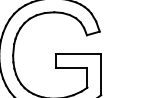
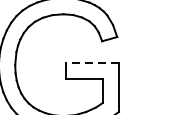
line: (78, 53) -> (92, 62), solid -> dashed

